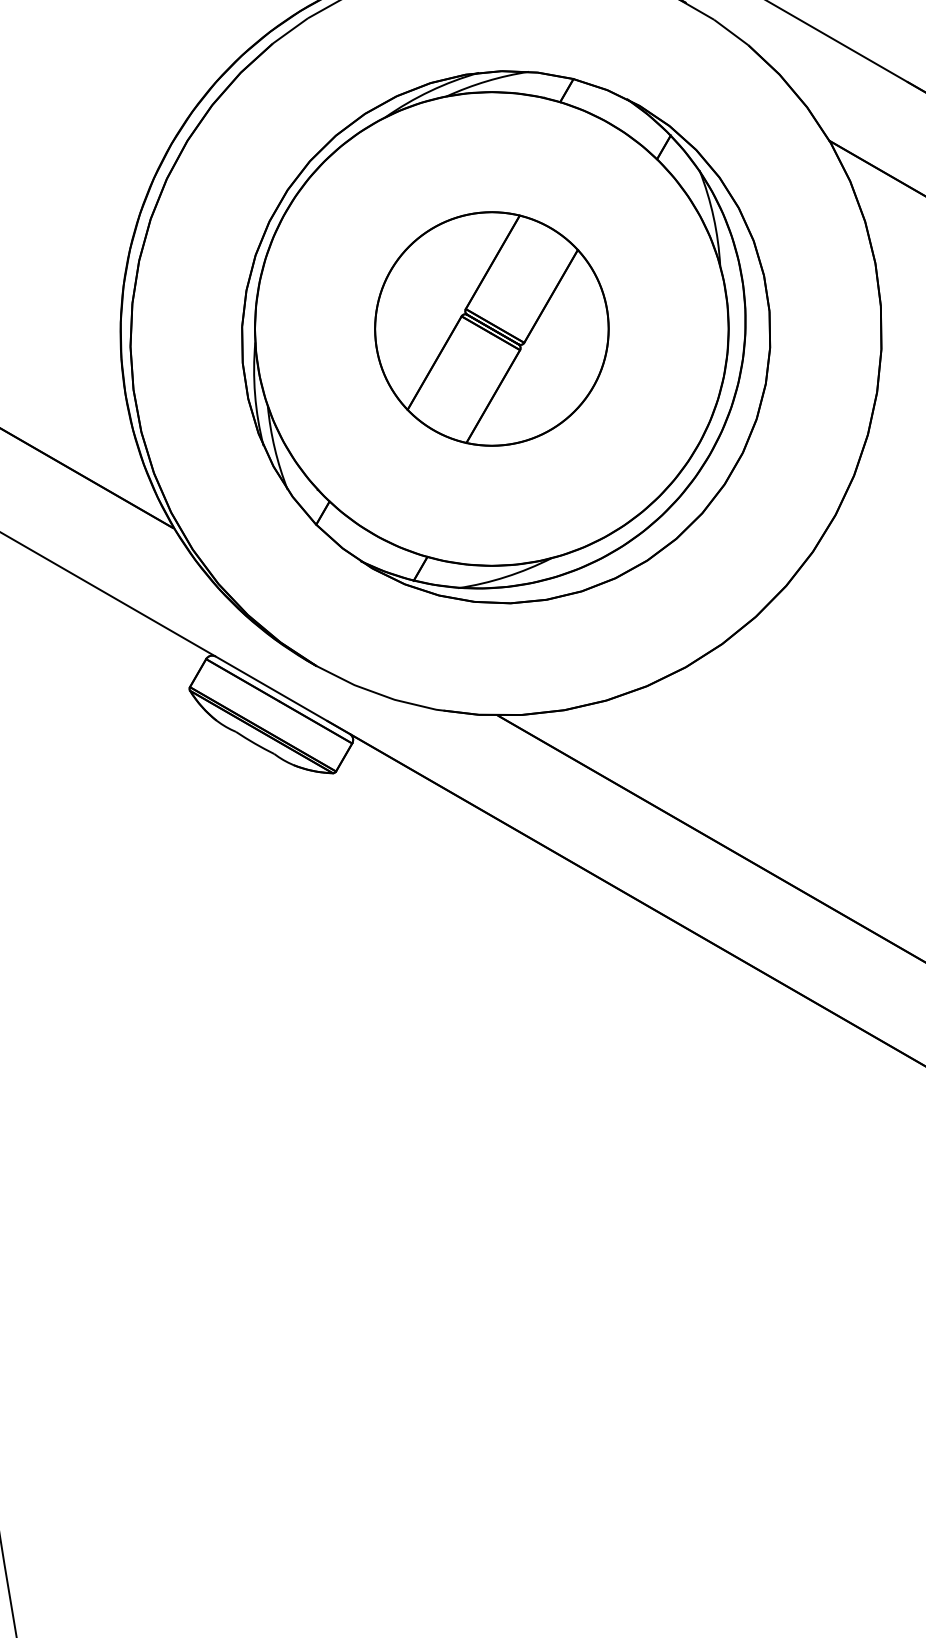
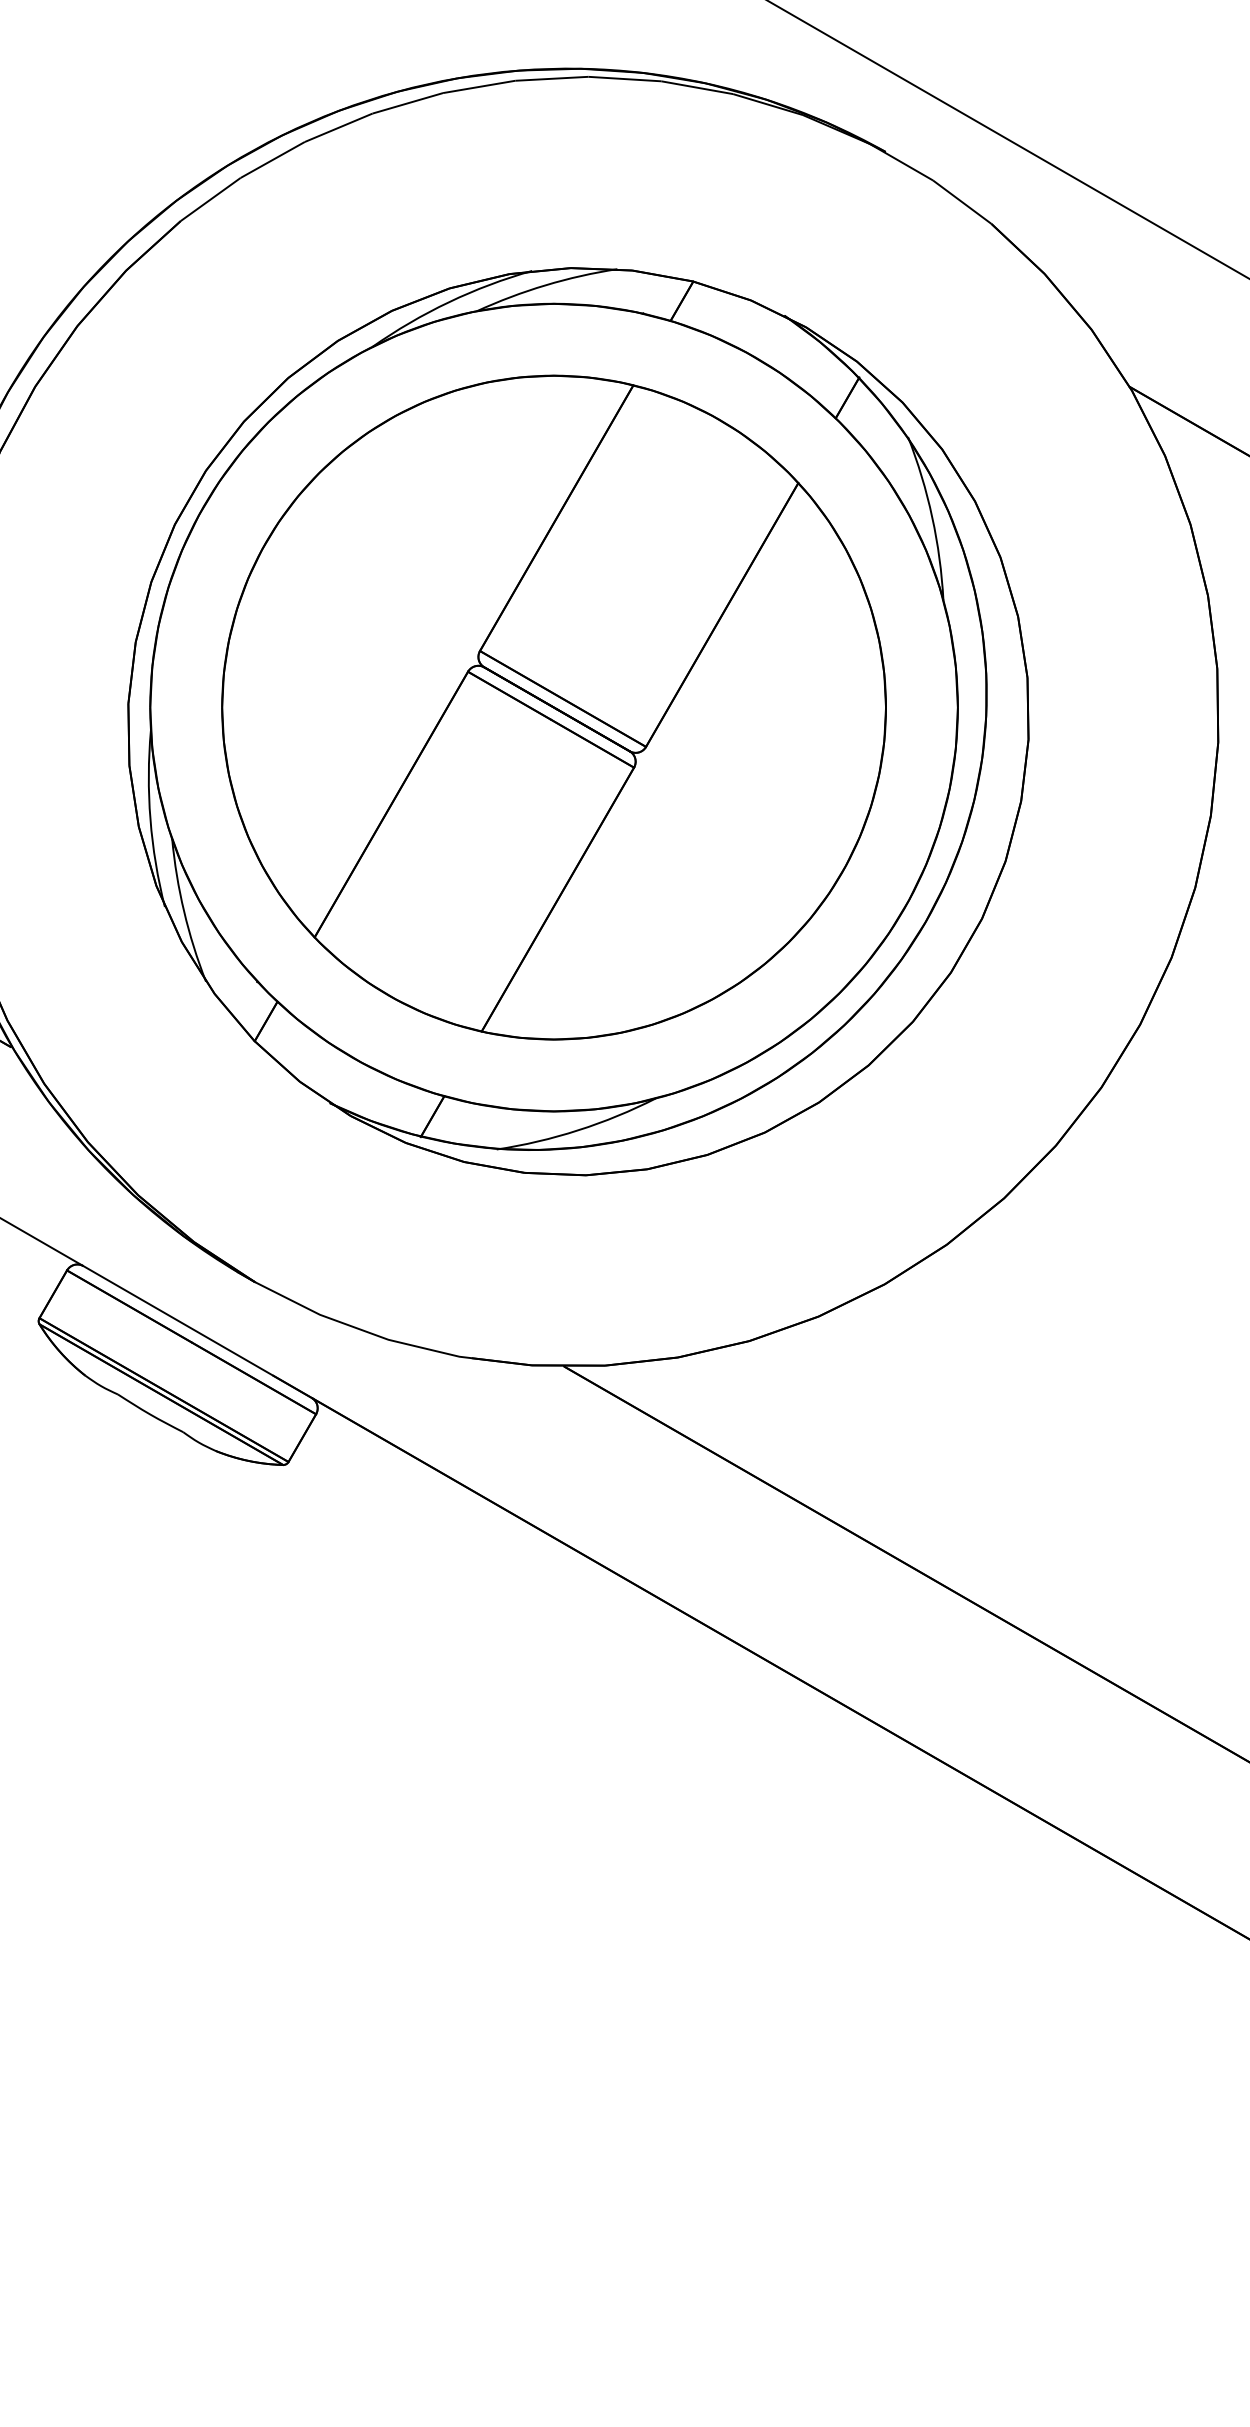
part: (491, 328) -> (553, 706), size x1.67

